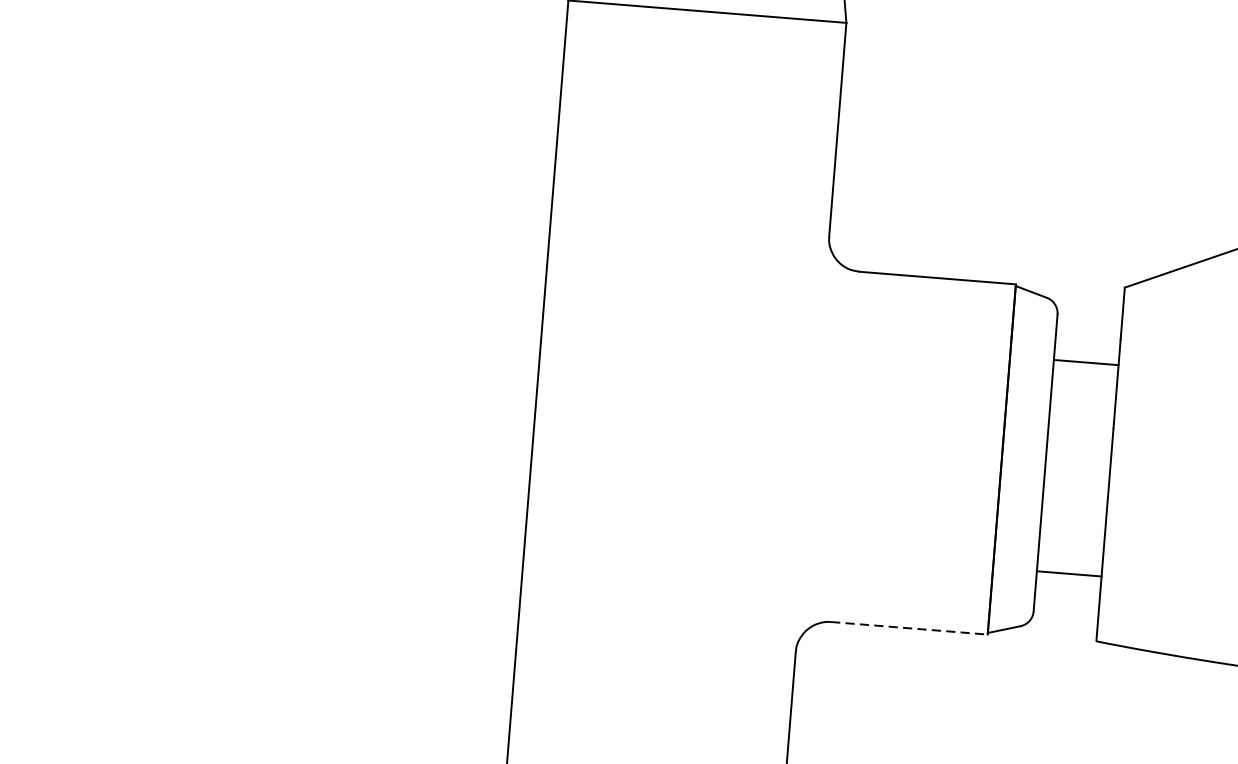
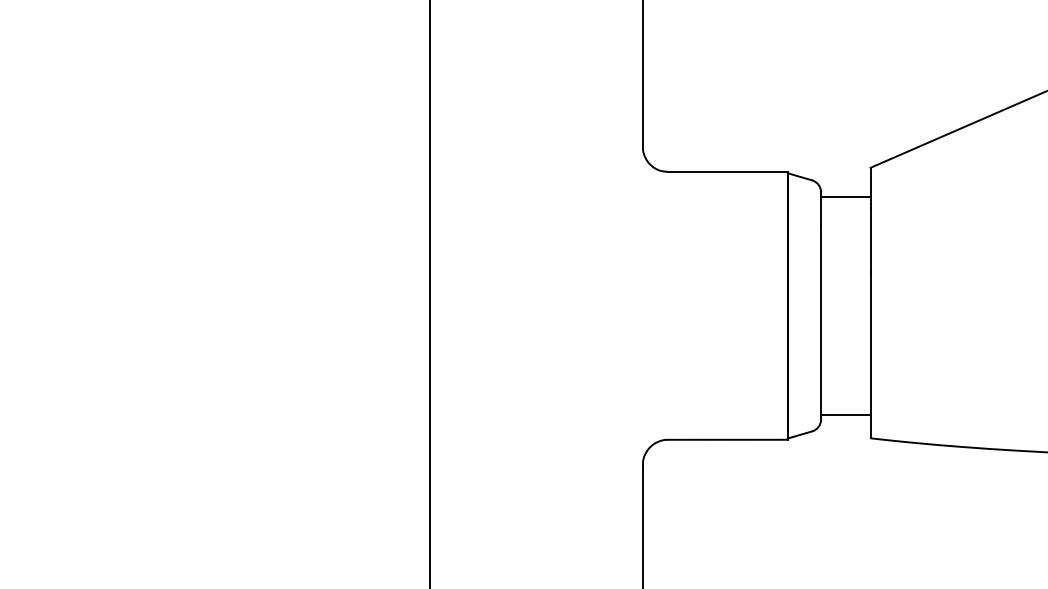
line: (1085, 363) -> (845, 197), moved
line: (1068, 573) -> (845, 414), moved
line: (909, 627) -> (727, 439), dashed -> solid

